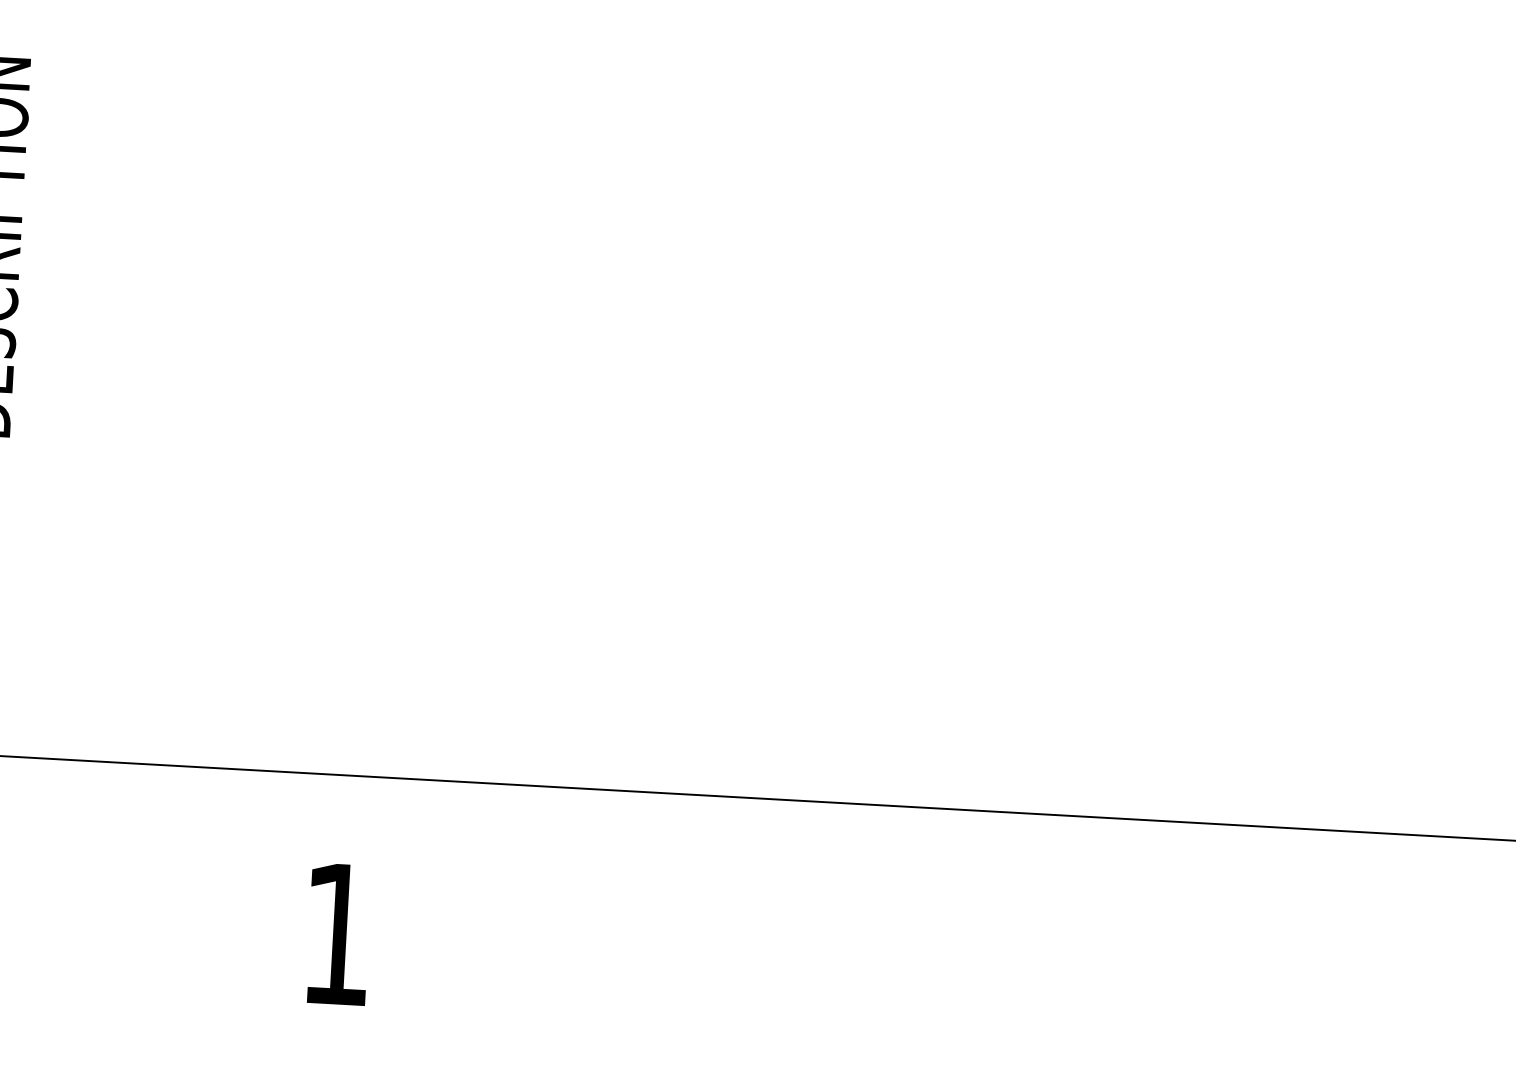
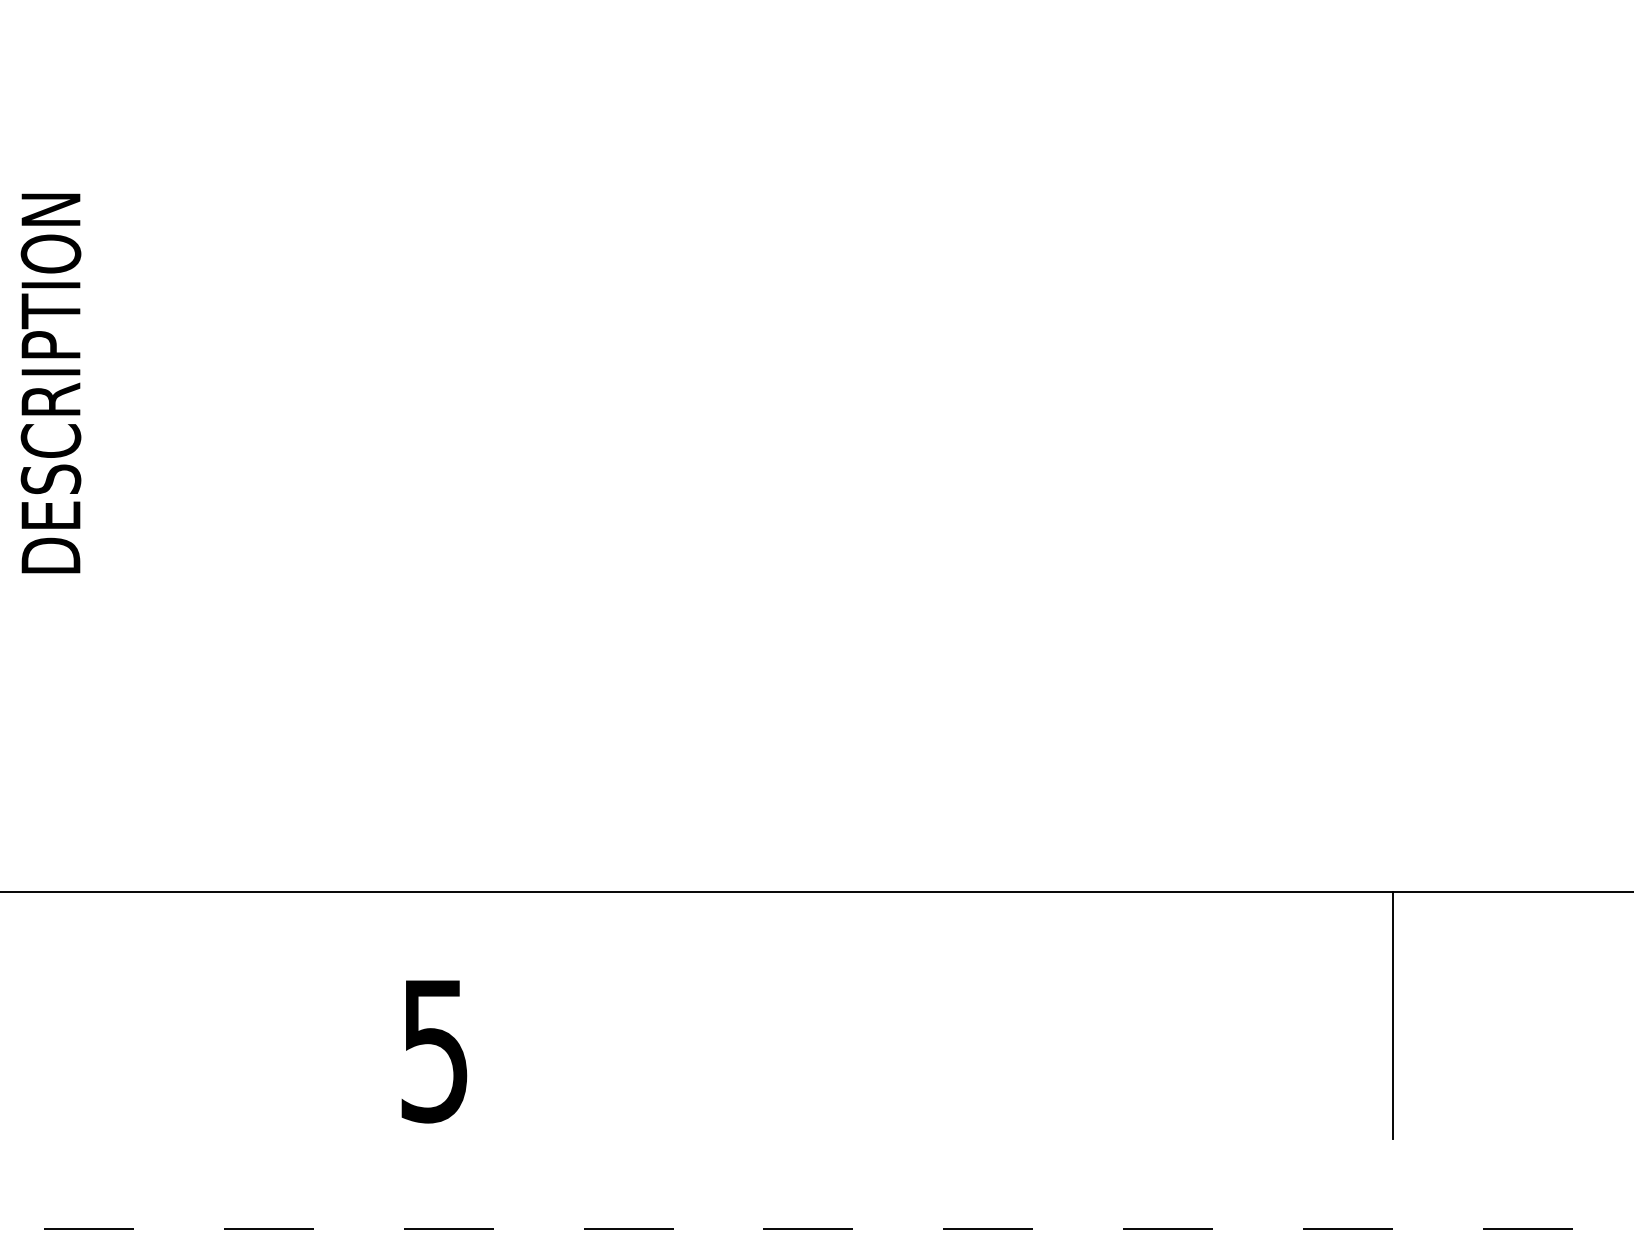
text: (336, 935) -> (434, 1051), 1 -> 5
line: (1296, 951) -> (1393, 1014), added

